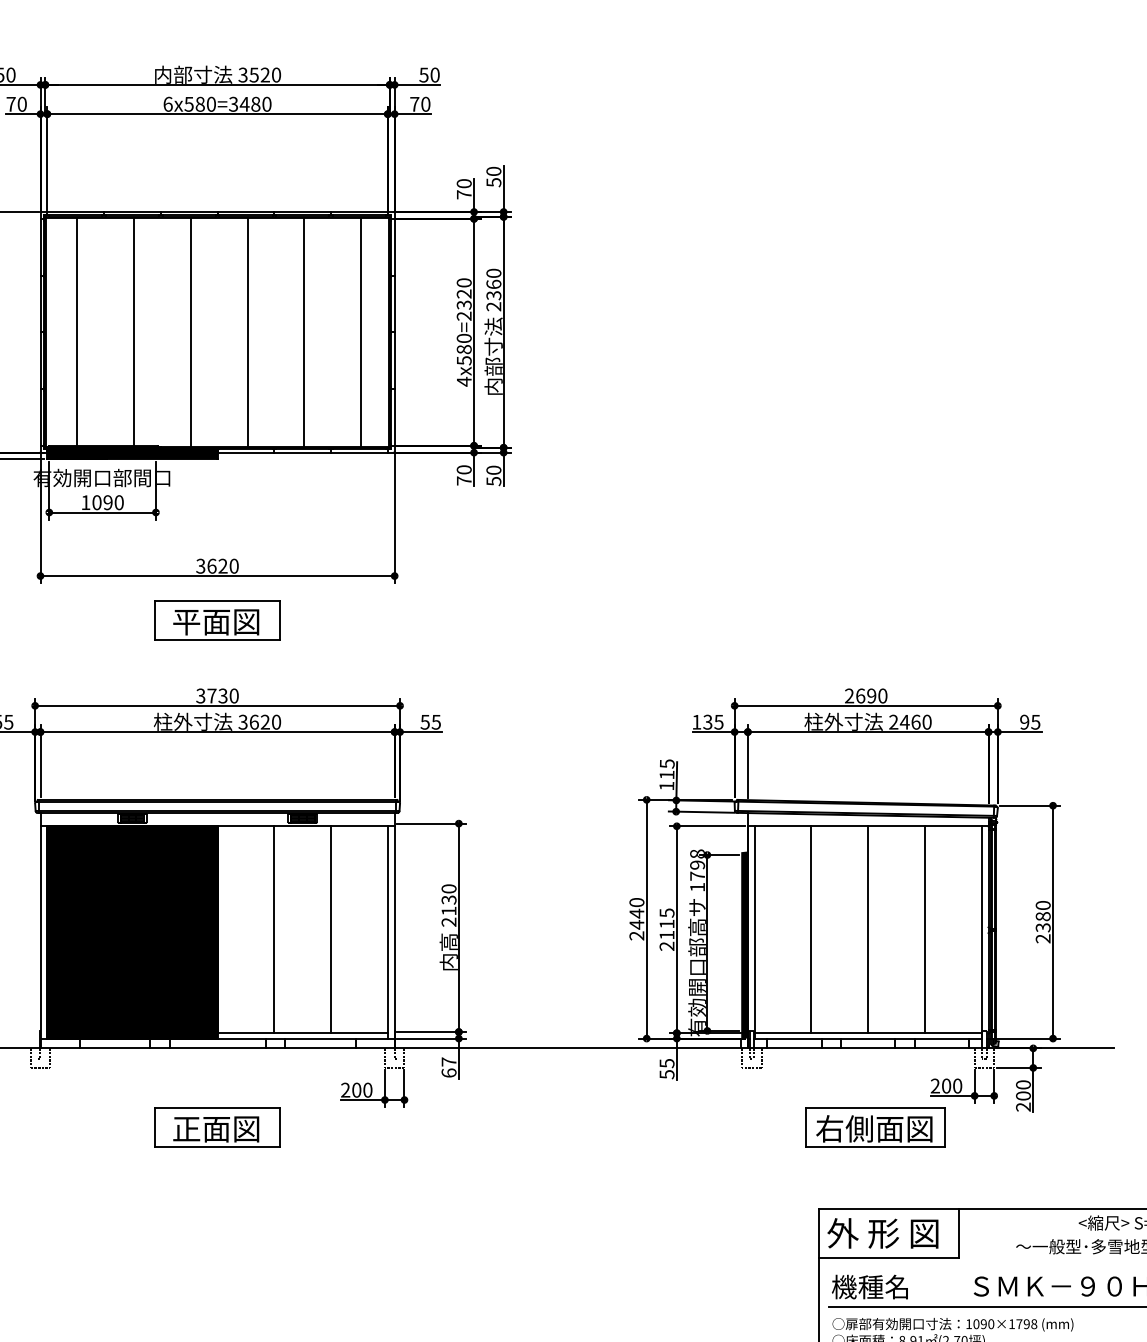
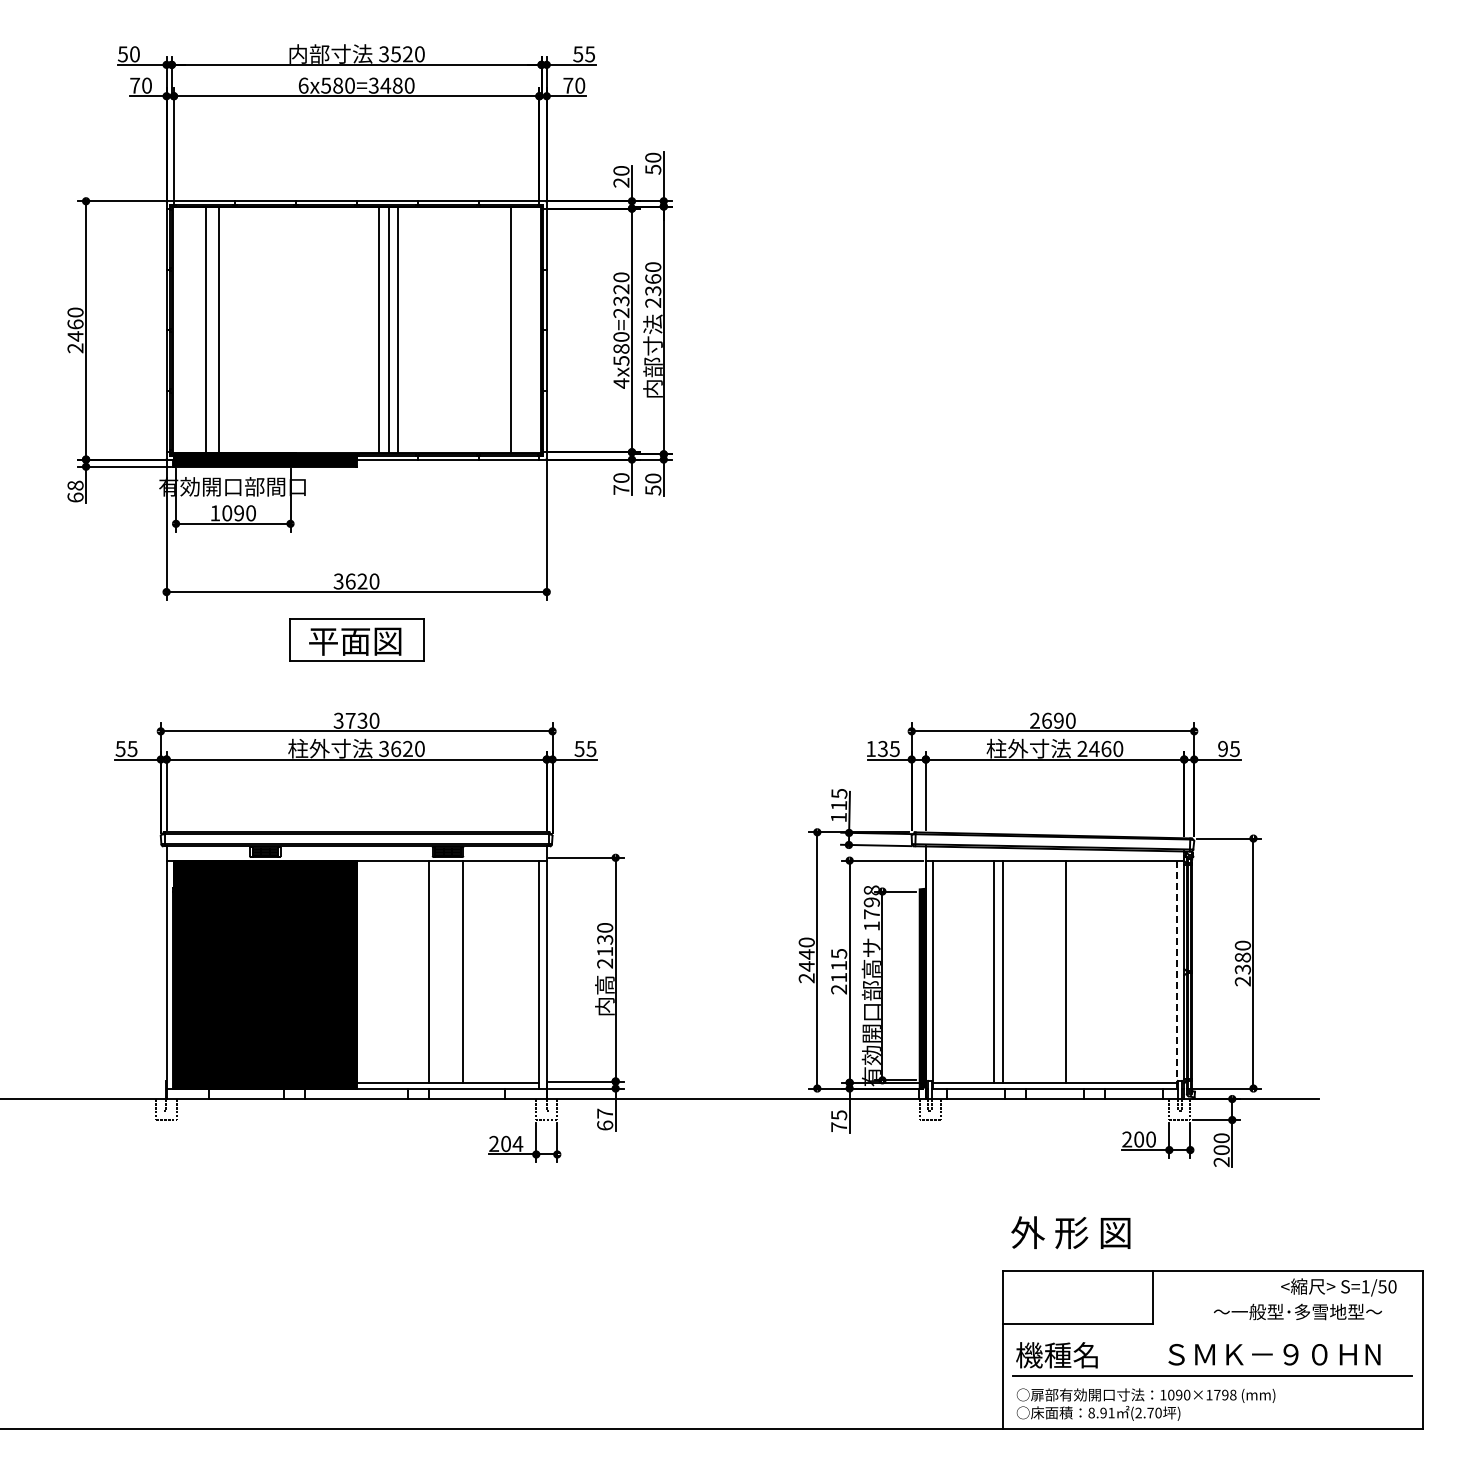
text: (435, 75) -> (590, 54), 50 -> 55
text: (464, 194) -> (621, 182), 70 -> 20
line: (133, 332) -> (218, 330), moved
line: (190, 332) -> (378, 330), moved
line: (304, 332) -> (397, 330), moved
line: (274, 929) -> (462, 971), moved
line: (331, 929) -> (428, 971), moved
line: (868, 929) -> (1003, 971), moved
line: (924, 929) -> (1065, 971), moved
line: (981, 932) -> (1176, 974), solid -> dashed
text: (667, 1074) -> (839, 1127), 55 -> 75
text: (367, 1089) -> (517, 1143), 200 -> 204
part: (217, 1127) -> (356, 1183), removed
part: (875, 1127) -> (1062, 1183), removed
text: (882, 1233) -> (1070, 1232), moved

